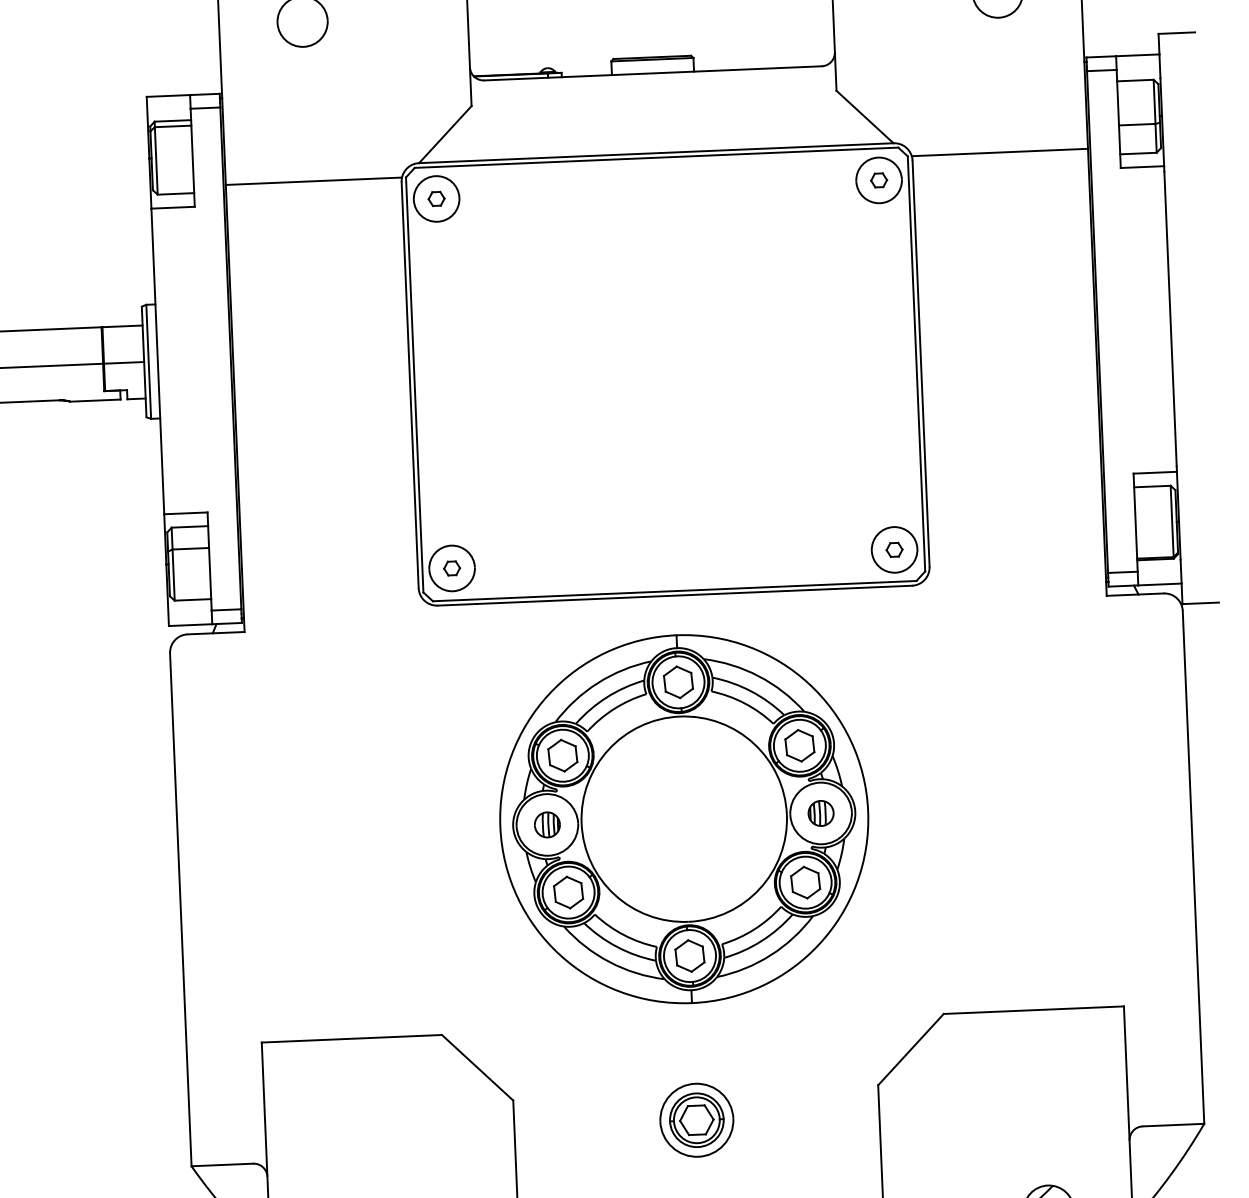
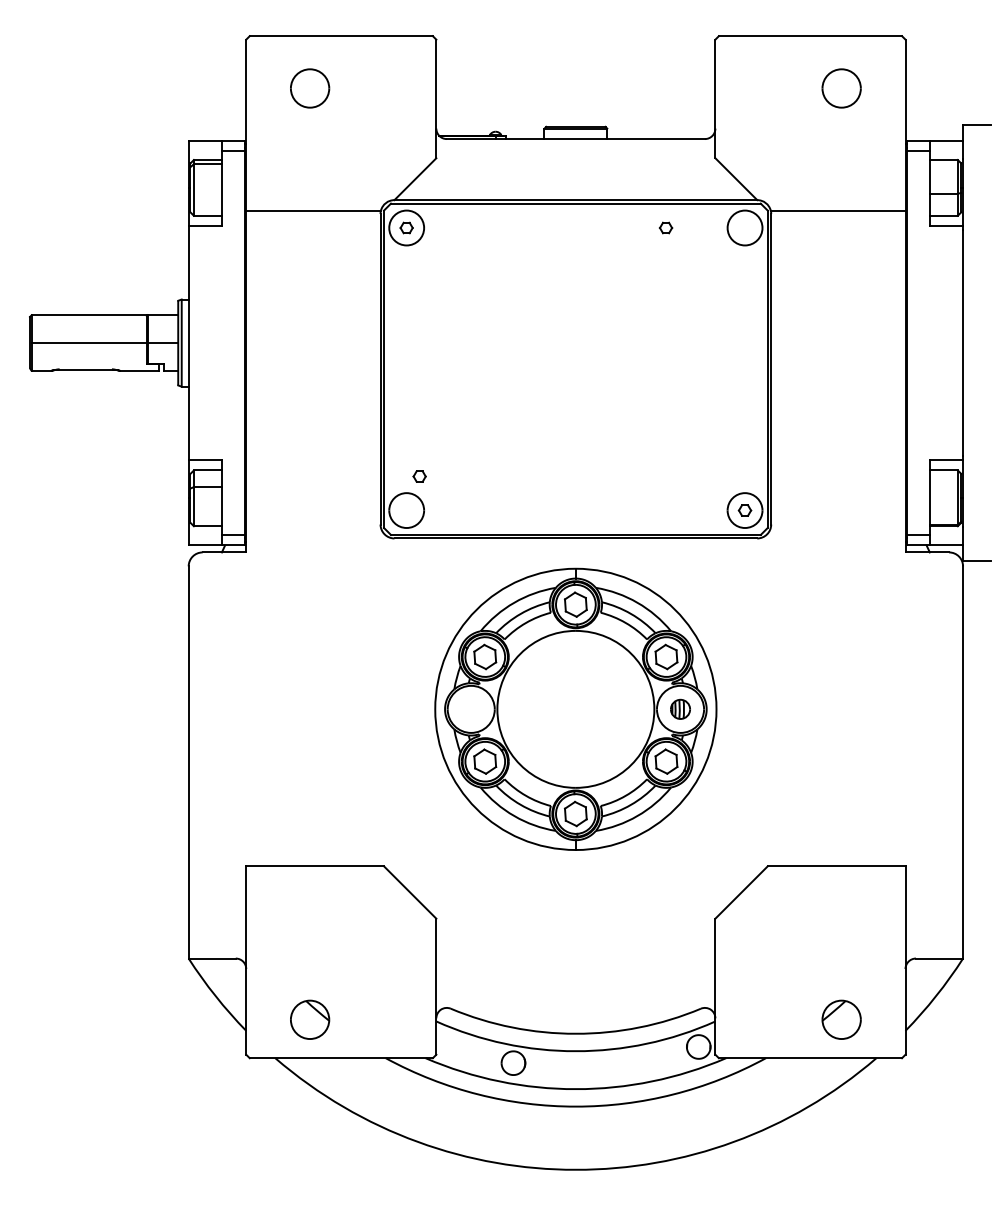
part: (878, 179) -> (665, 227), moved
part: (451, 568) -> (419, 476), moved
part: (546, 823) -> (470, 708), removed
part: (696, 1120) -> (575, 939), removed

